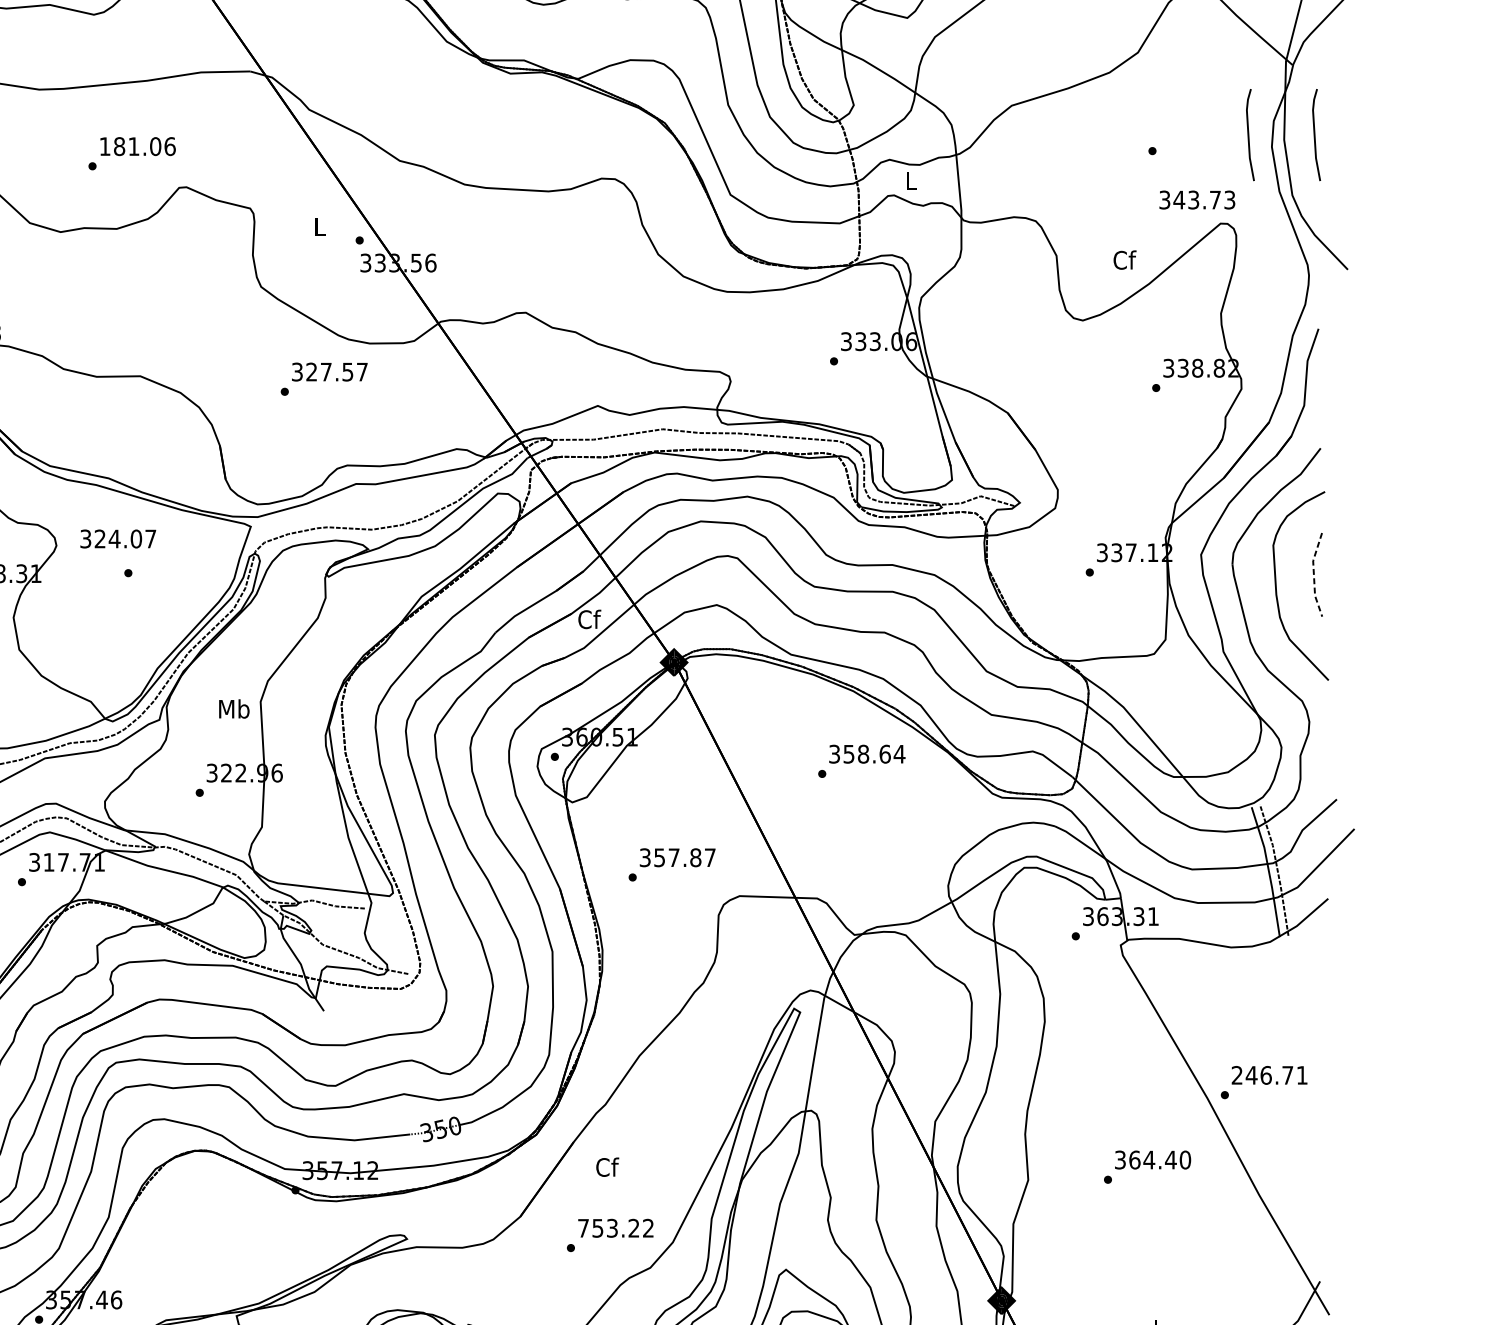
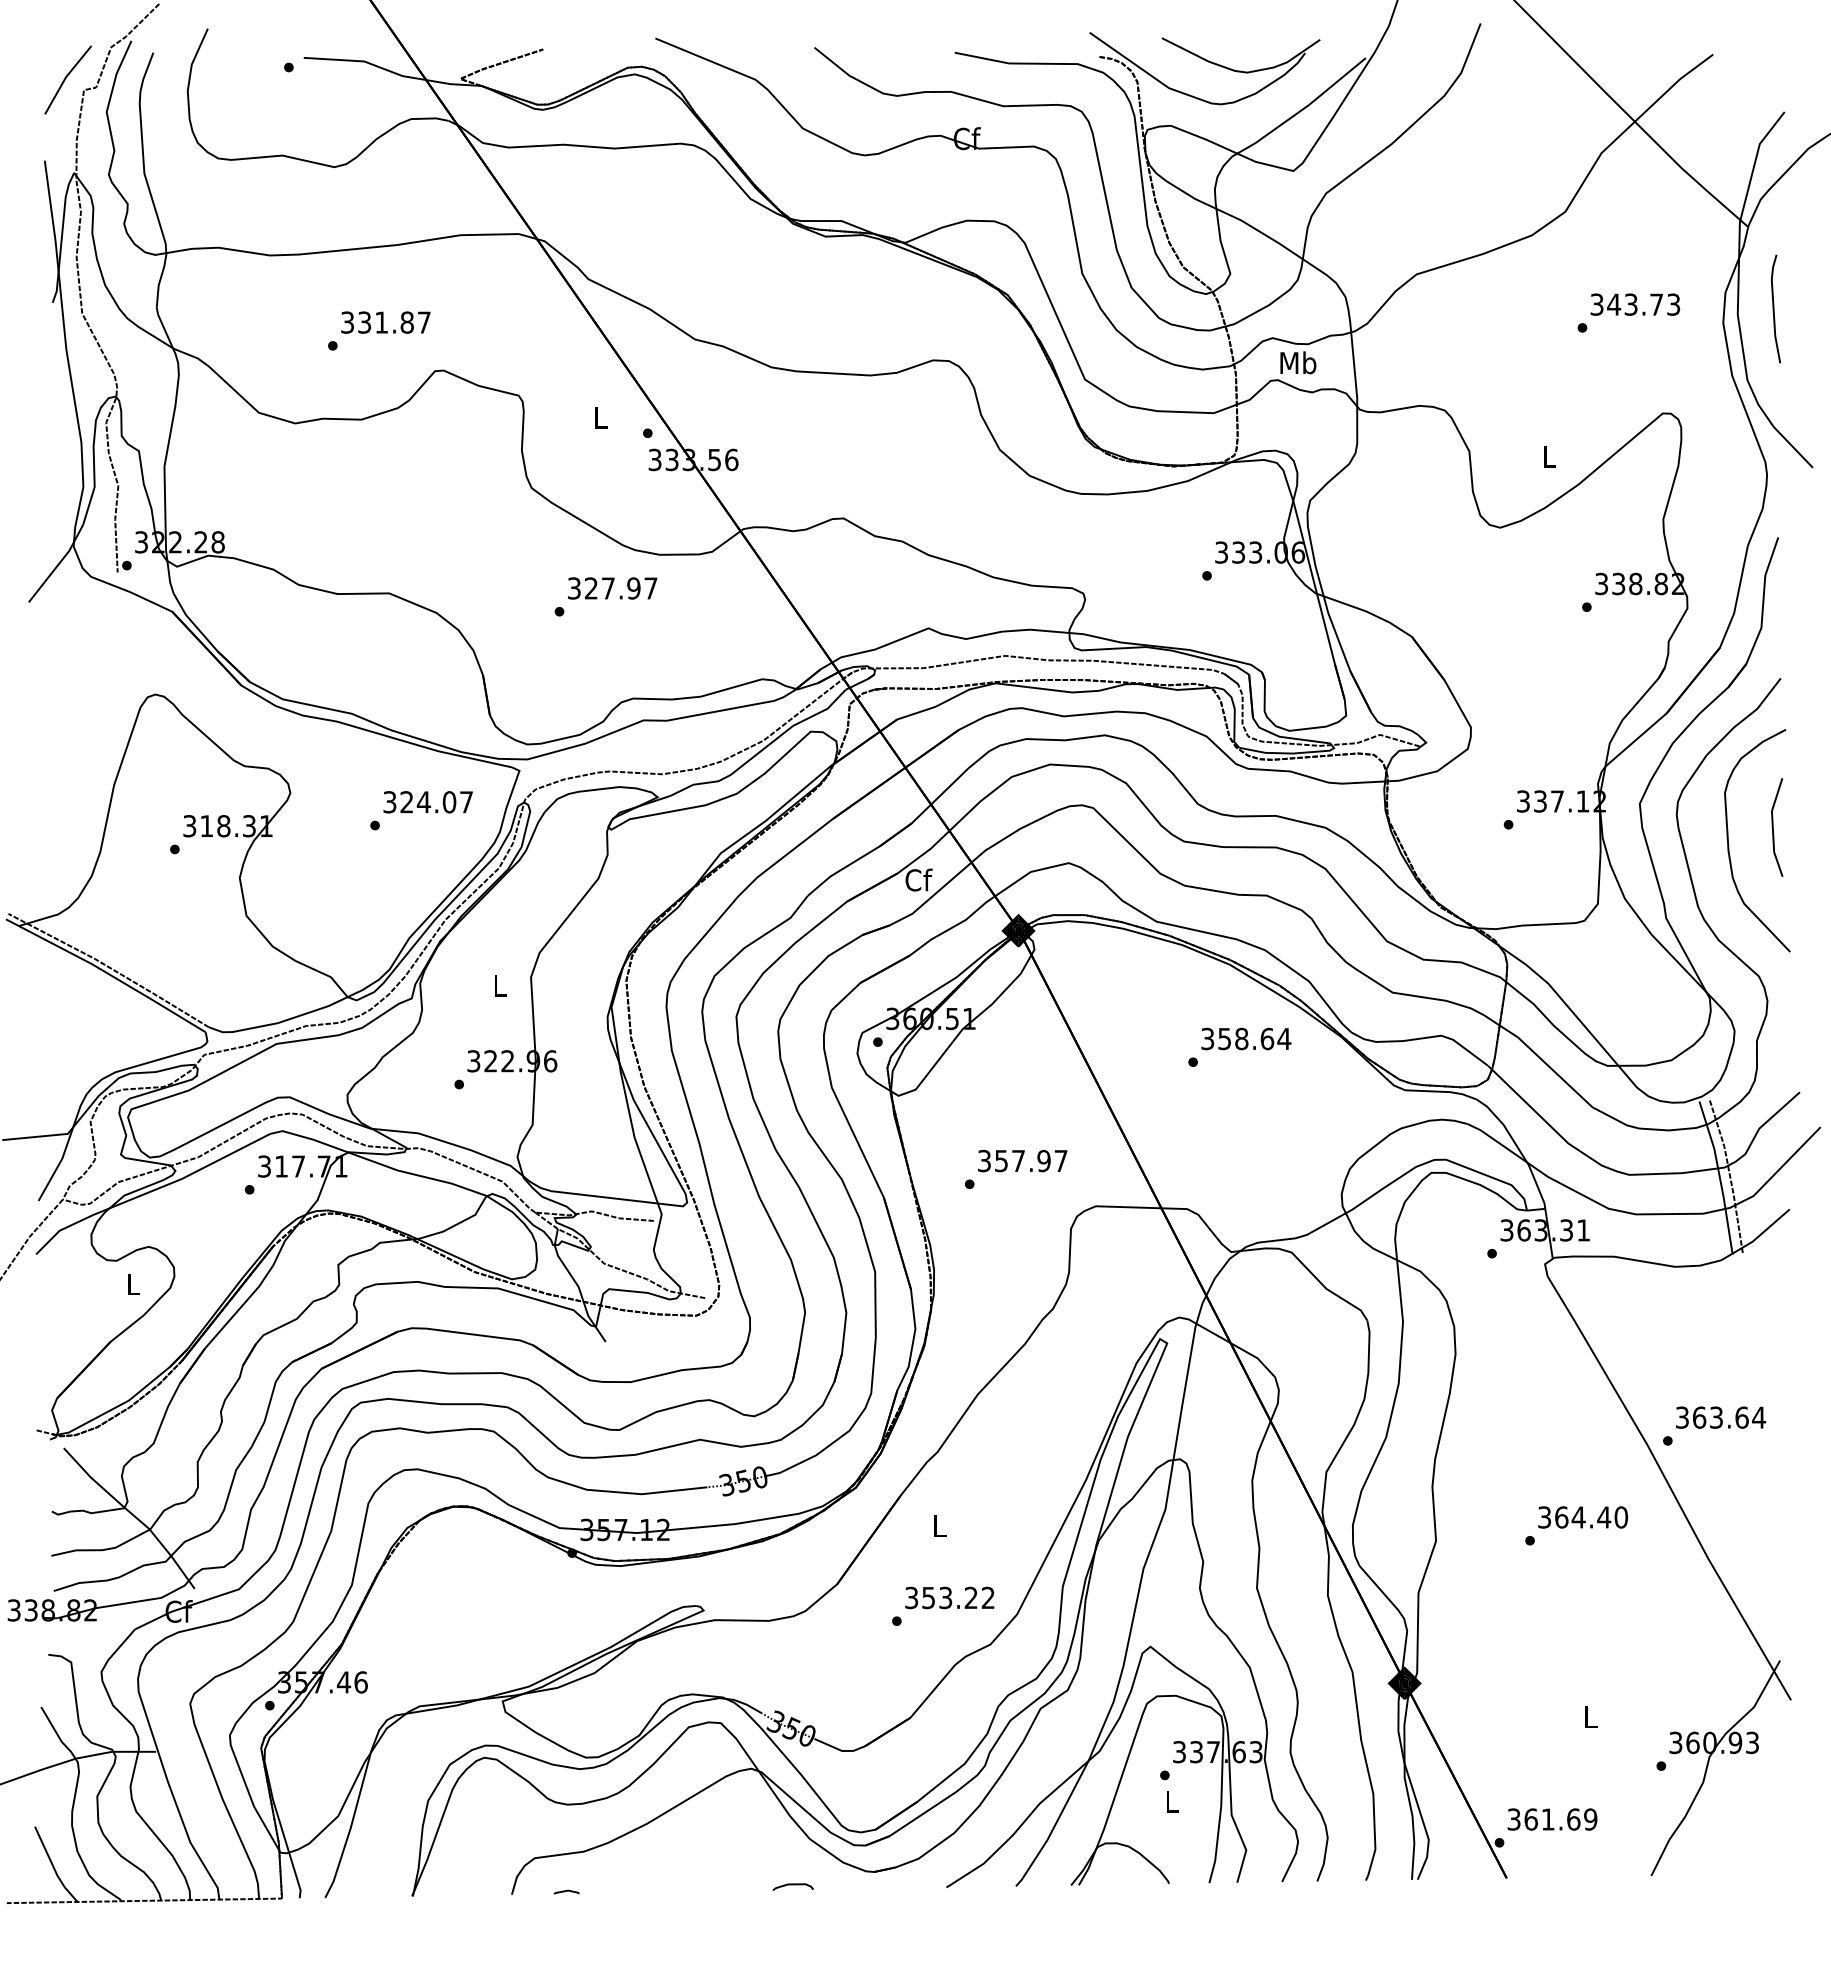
line: (1249, 134) -> (1696, 308), removed
text: (138, 146) -> (386, 322), 181.06 -> 331.87
text: (911, 180) -> (1298, 362), L -> Mb
text: (1197, 199) -> (1635, 304), moved
text: (1124, 260) -> (1549, 456), Cf -> L
text: (347, 372) -> (633, 588), 327.57 -> 327.97
text: (117, 539) -> (427, 802), moved
line: (1313, 574) -> (1772, 827), dashed -> solid
text: (233, 708) -> (499, 985), Mb -> L
text: (695, 858) -> (1043, 1161), 357.87 -> 357.97
text: (1270, 1075) -> (1721, 1417), 246.71 -> 363.64
text: (607, 1166) -> (939, 1525), Cf -> L
text: (583, 1227) -> (911, 1597), 753.22 -> 353.22

